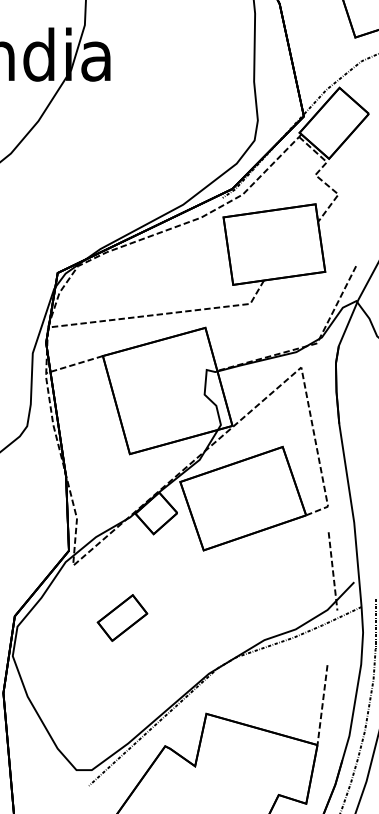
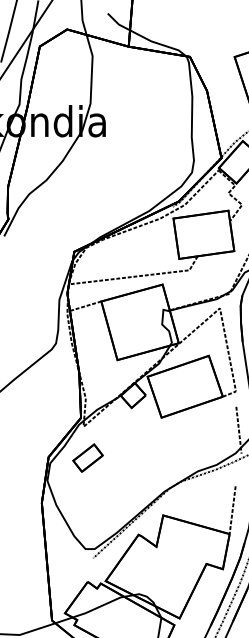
part: (121, 616) -> (87, 457), moved

